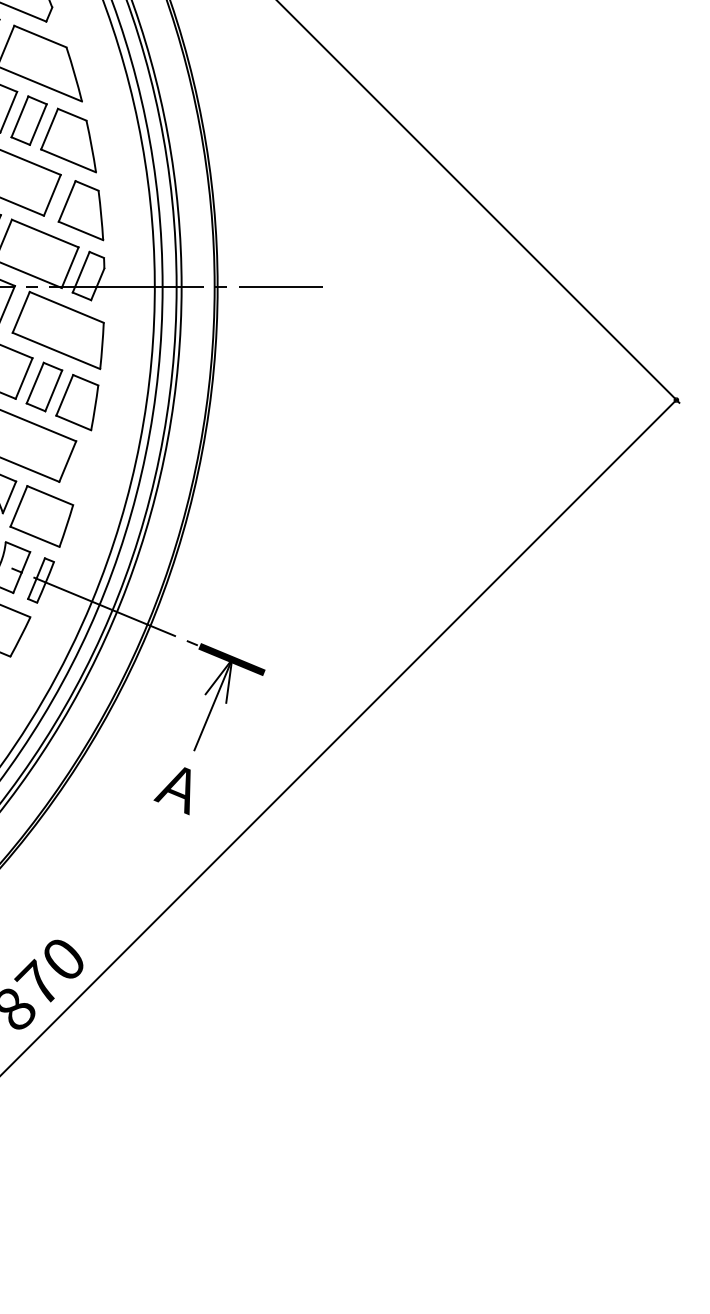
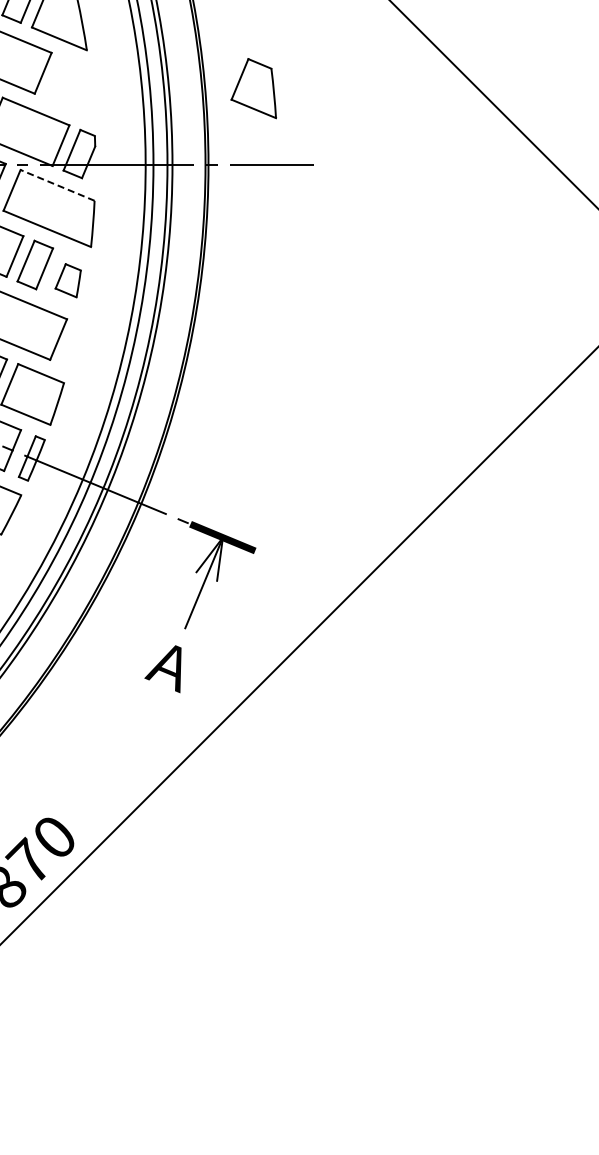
part: (80, 210) -> (253, 88), moved
line: (66, 307) -> (57, 185), solid -> dashed
part: (77, 402) -> (68, 280), size x0.6

